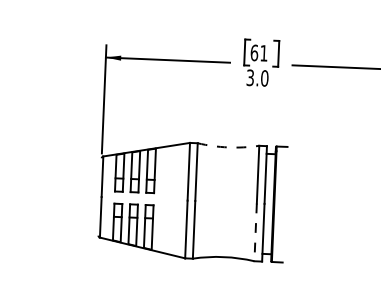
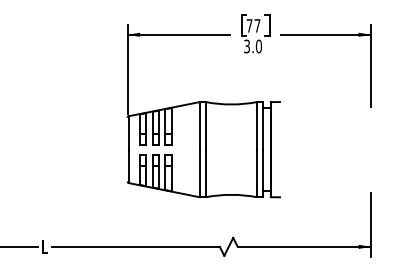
text: (259, 52) -> (253, 25), 61 -> 77
arc: (228, 147) -> (231, 104), dashed -> solid
line: (255, 232) -> (256, 173), dashed -> solid

